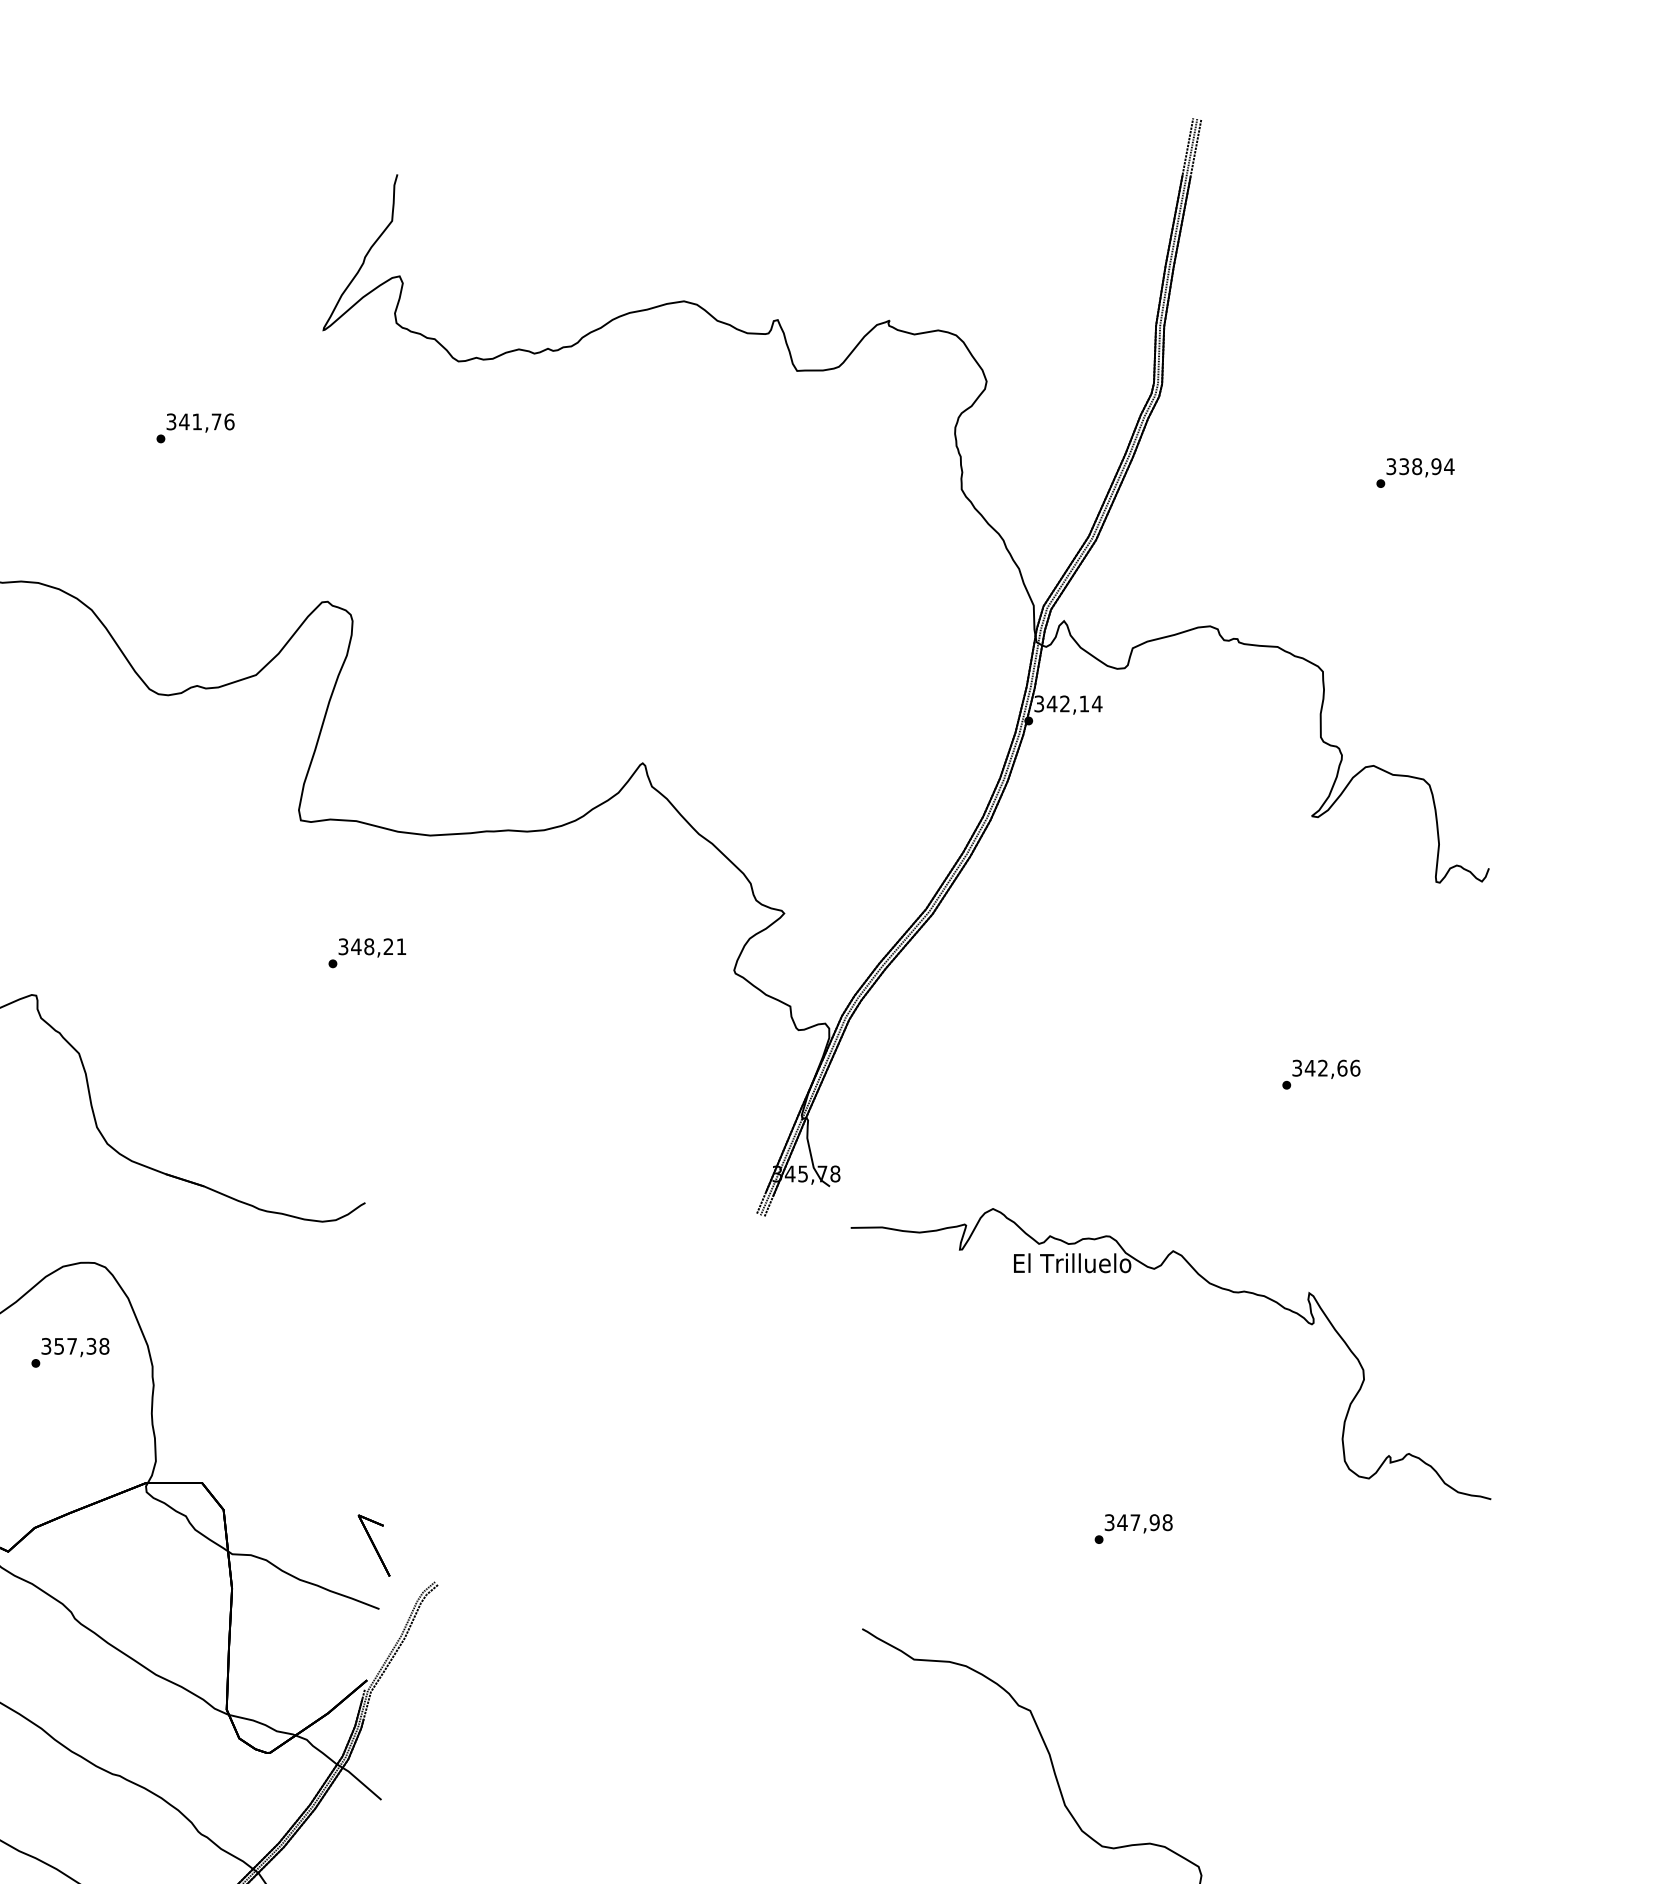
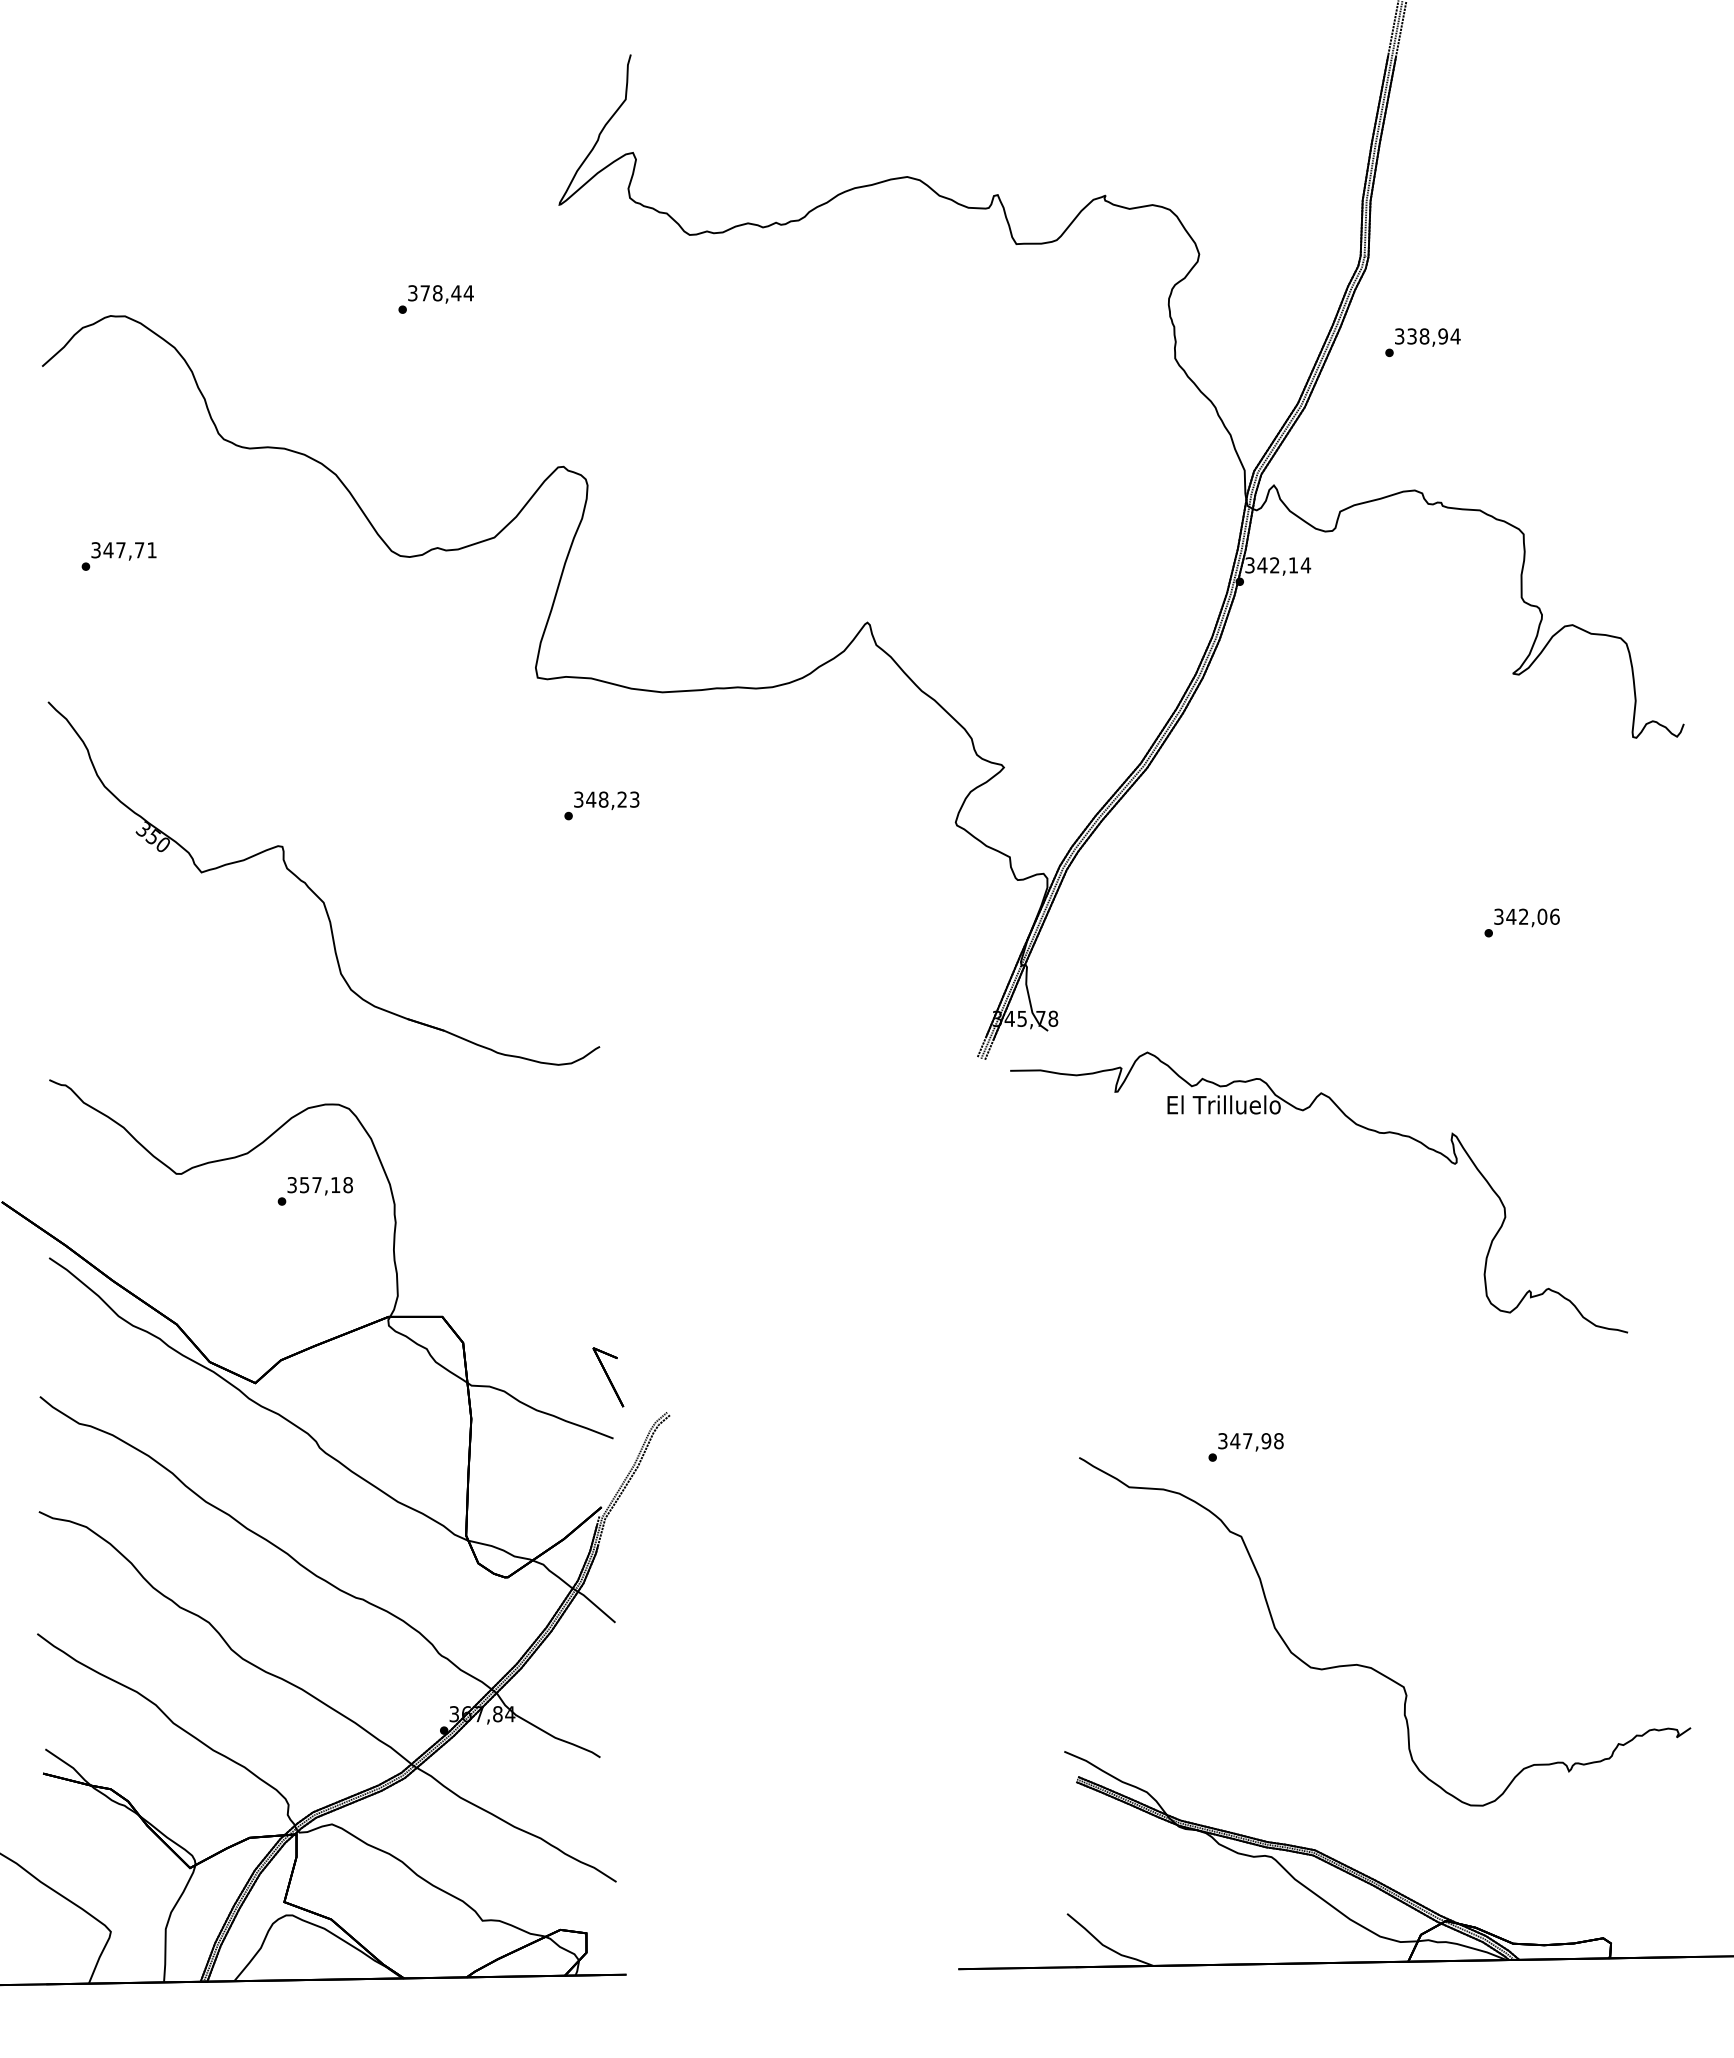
text: (206, 422) -> (446, 293), 341,76 -> 378,44
text: (1415, 472) -> (1422, 342), moved
text: (401, 946) -> (634, 799), 348,21 -> 348,23
text: (1342, 1067) -> (1542, 916), 342,66 -> 342,06
part: (1209, 1284) -> (1356, 1125), moved
text: (91, 1346) -> (335, 1185), 357,38 -> 357,18
text: (1133, 1529) -> (1245, 1447), moved

